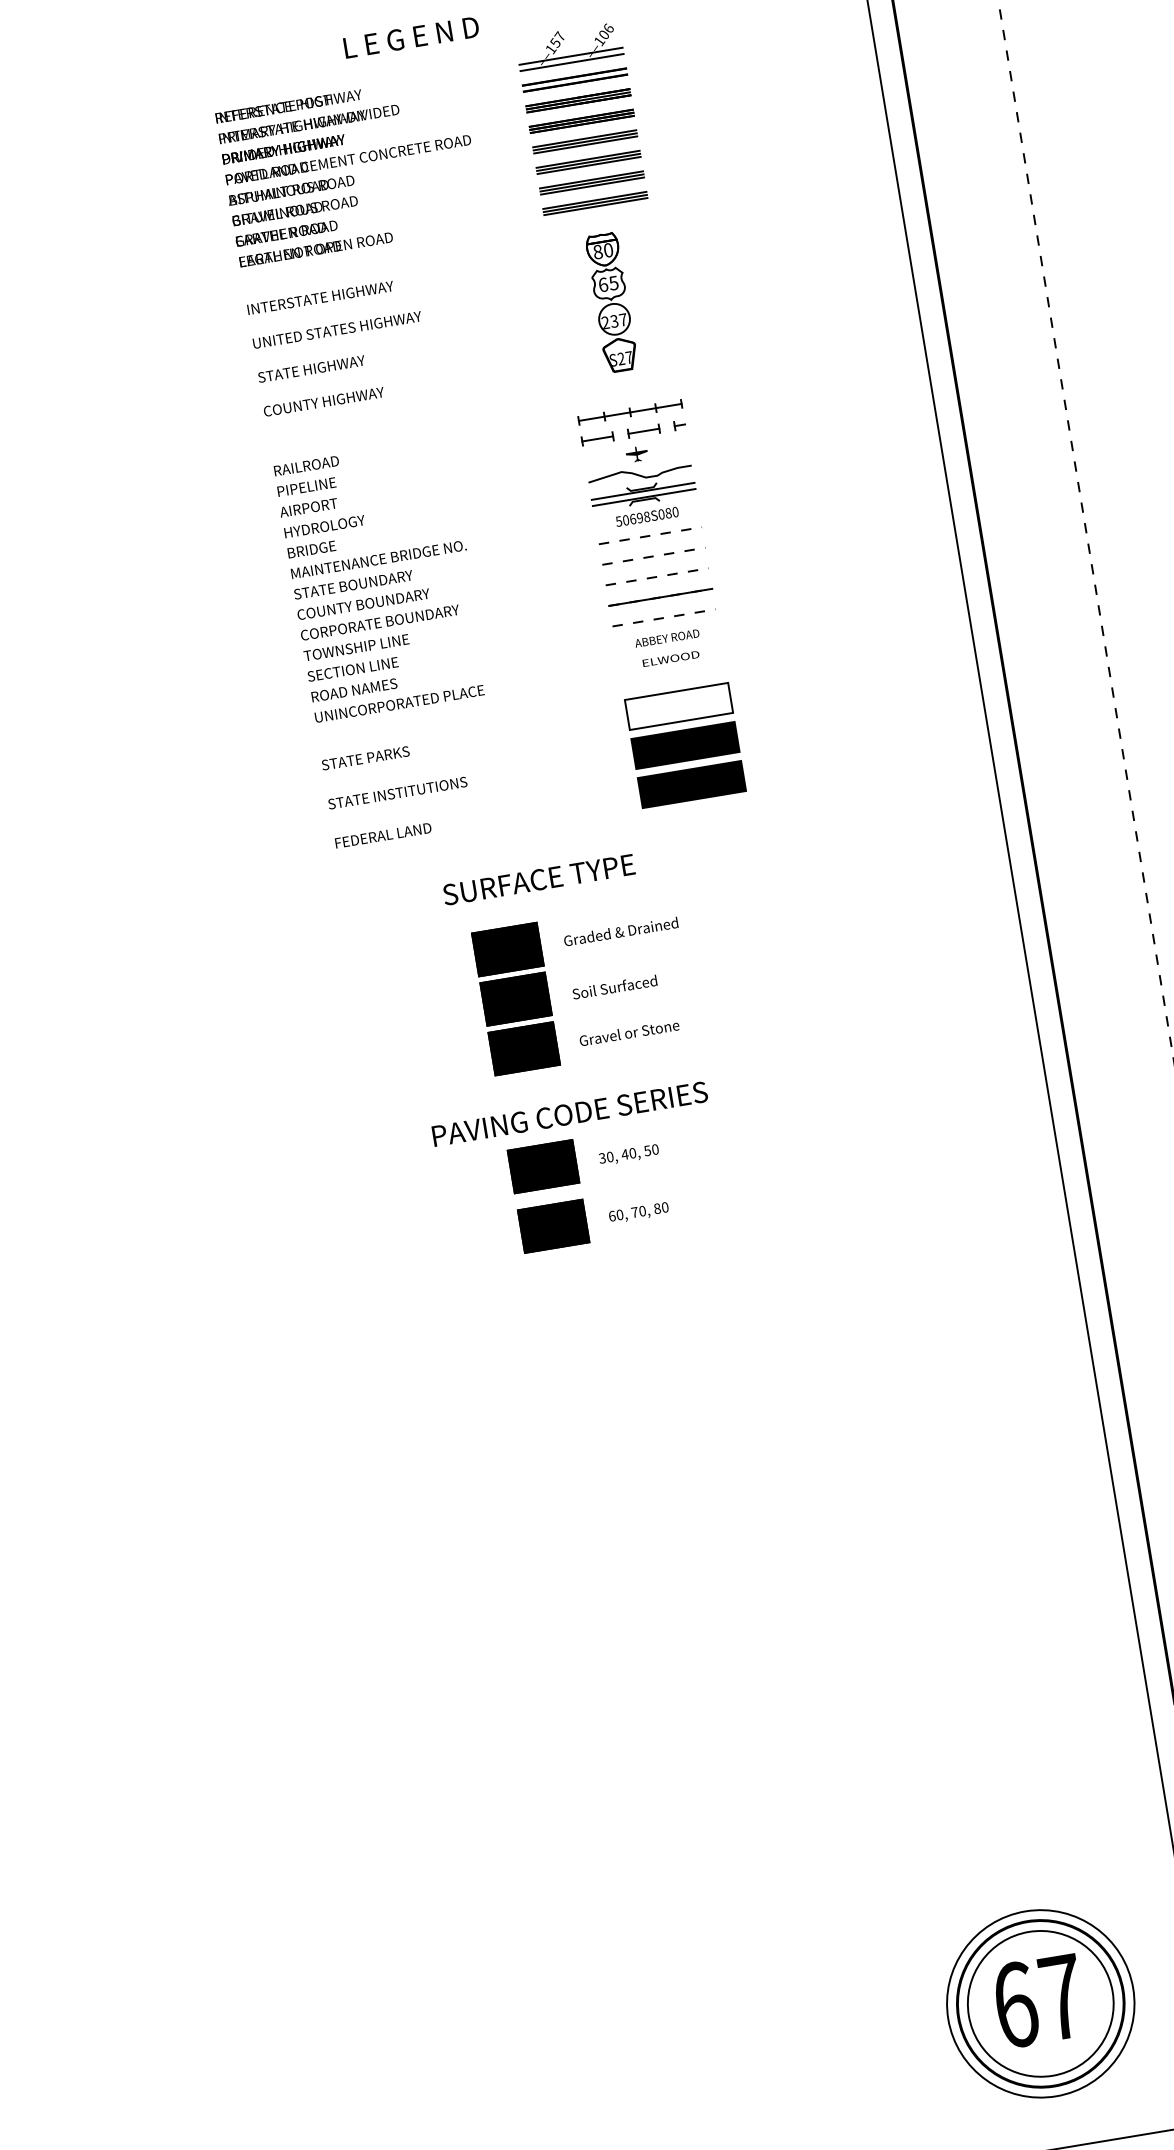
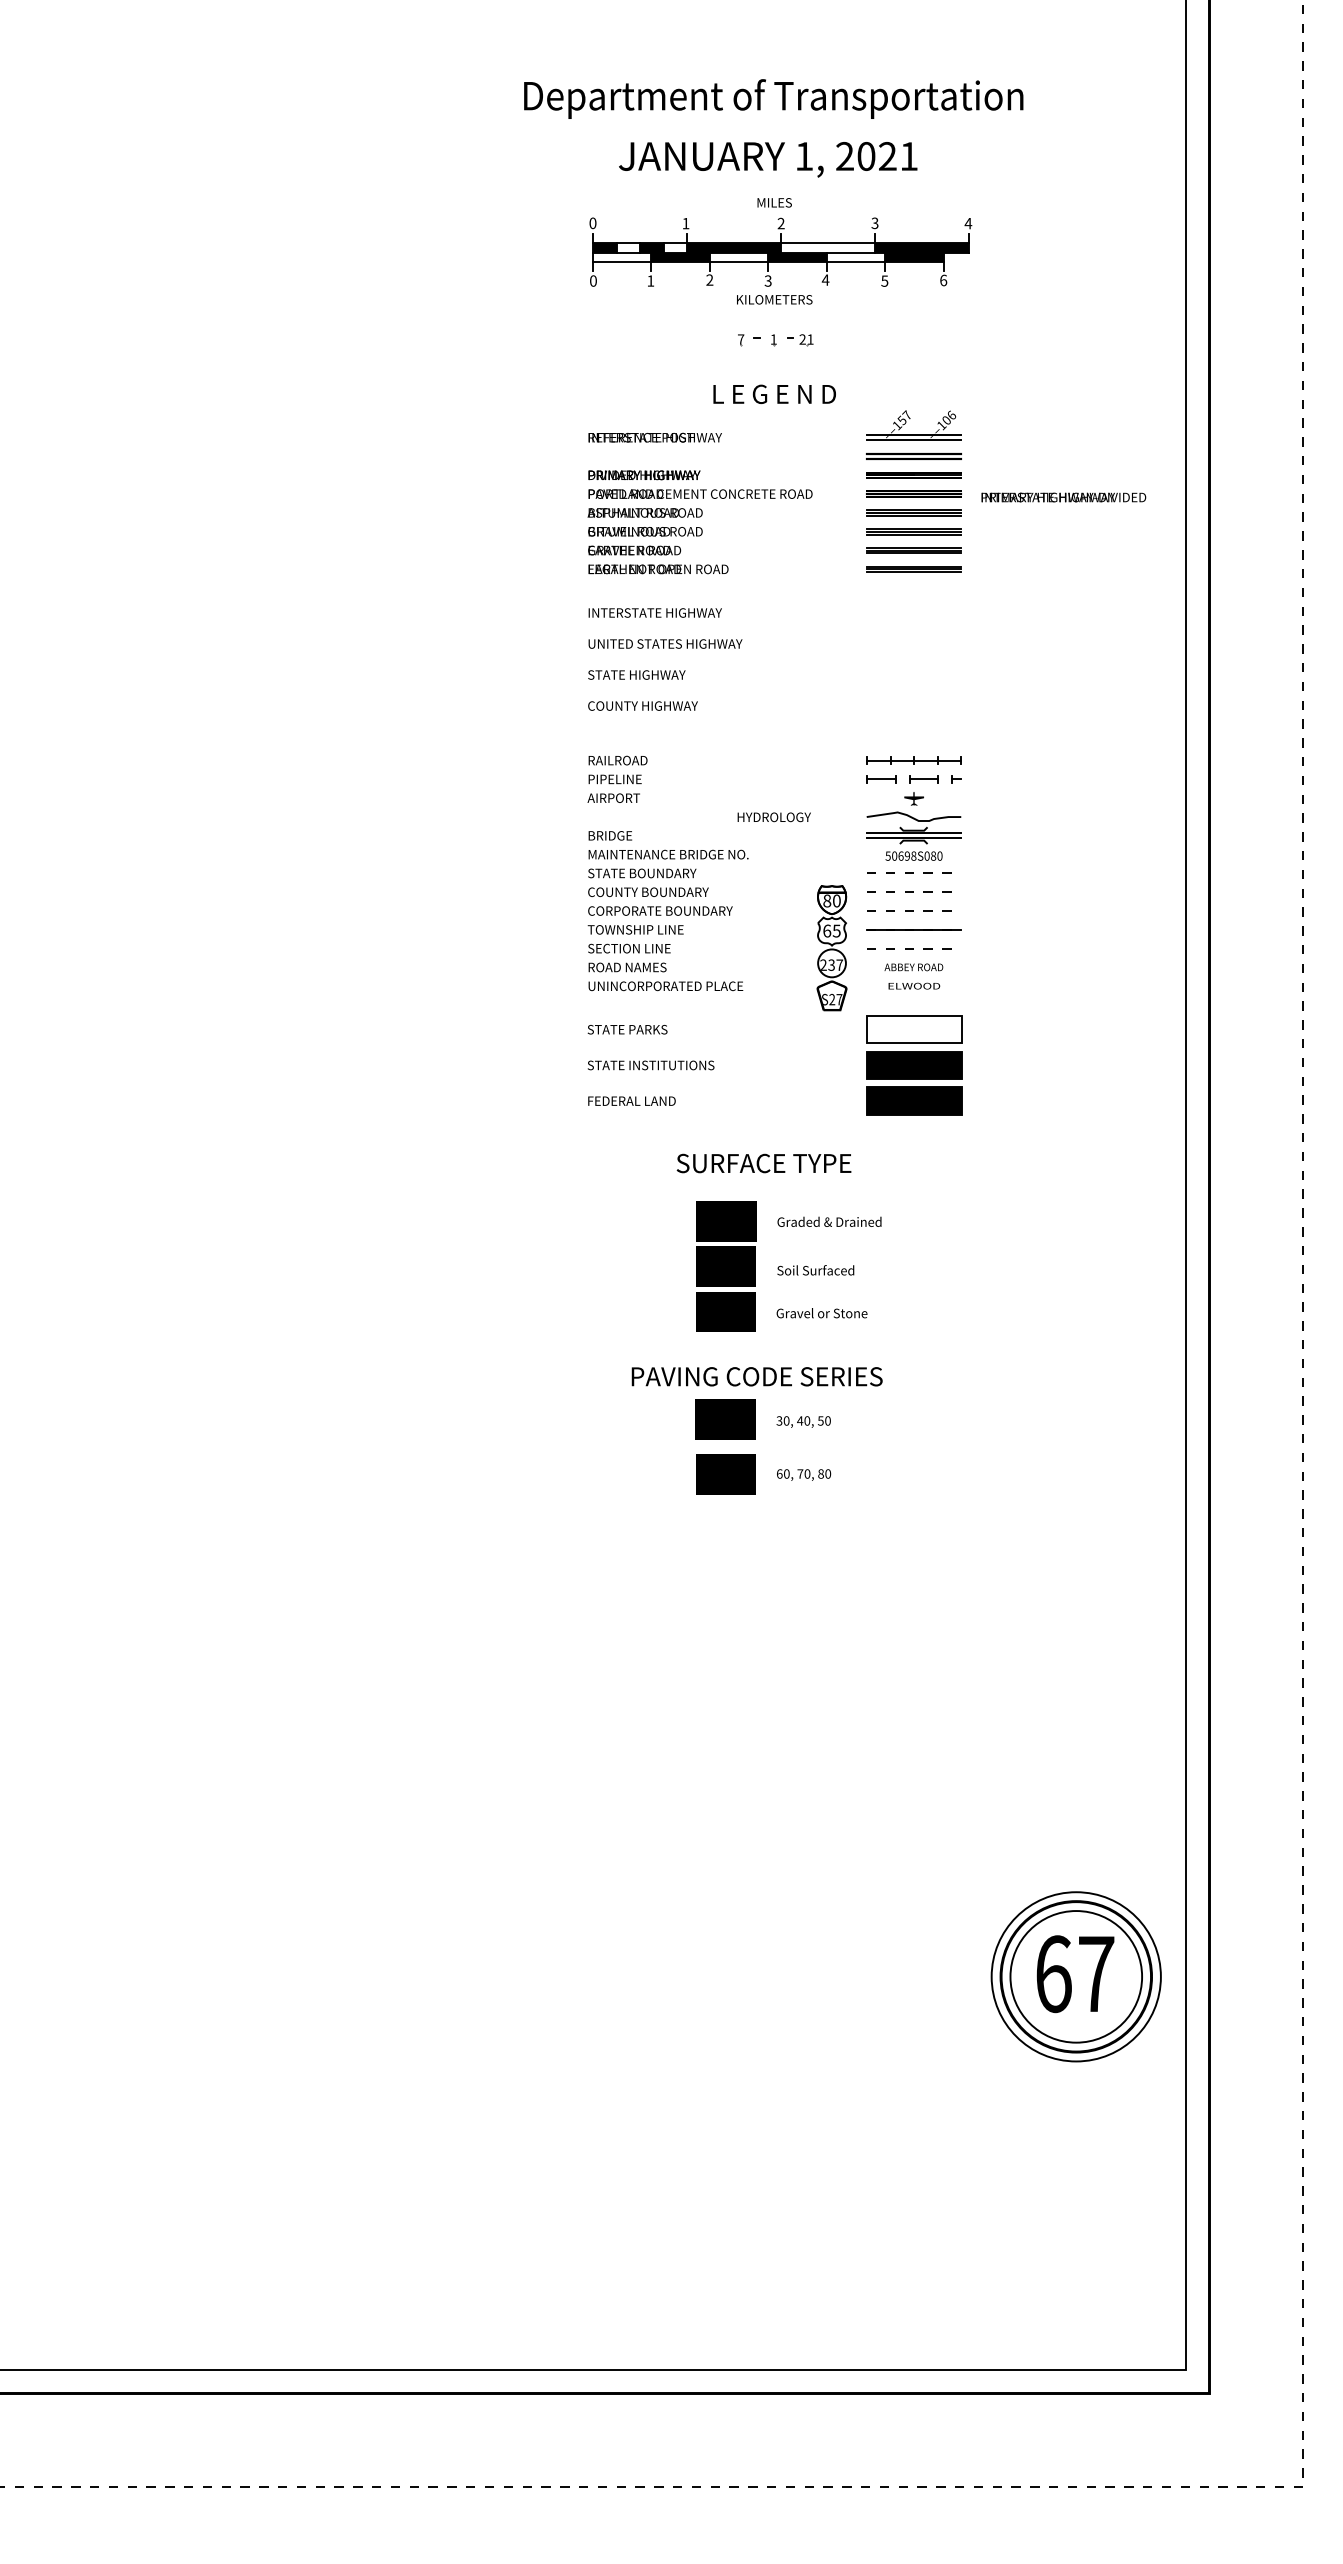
text: (308, 124) -> (1063, 497), moved
part: (611, 303) -> (831, 948), moved
text: (323, 526) -> (773, 817), moved
part: (1039, 2003) -> (1075, 1976), moved

